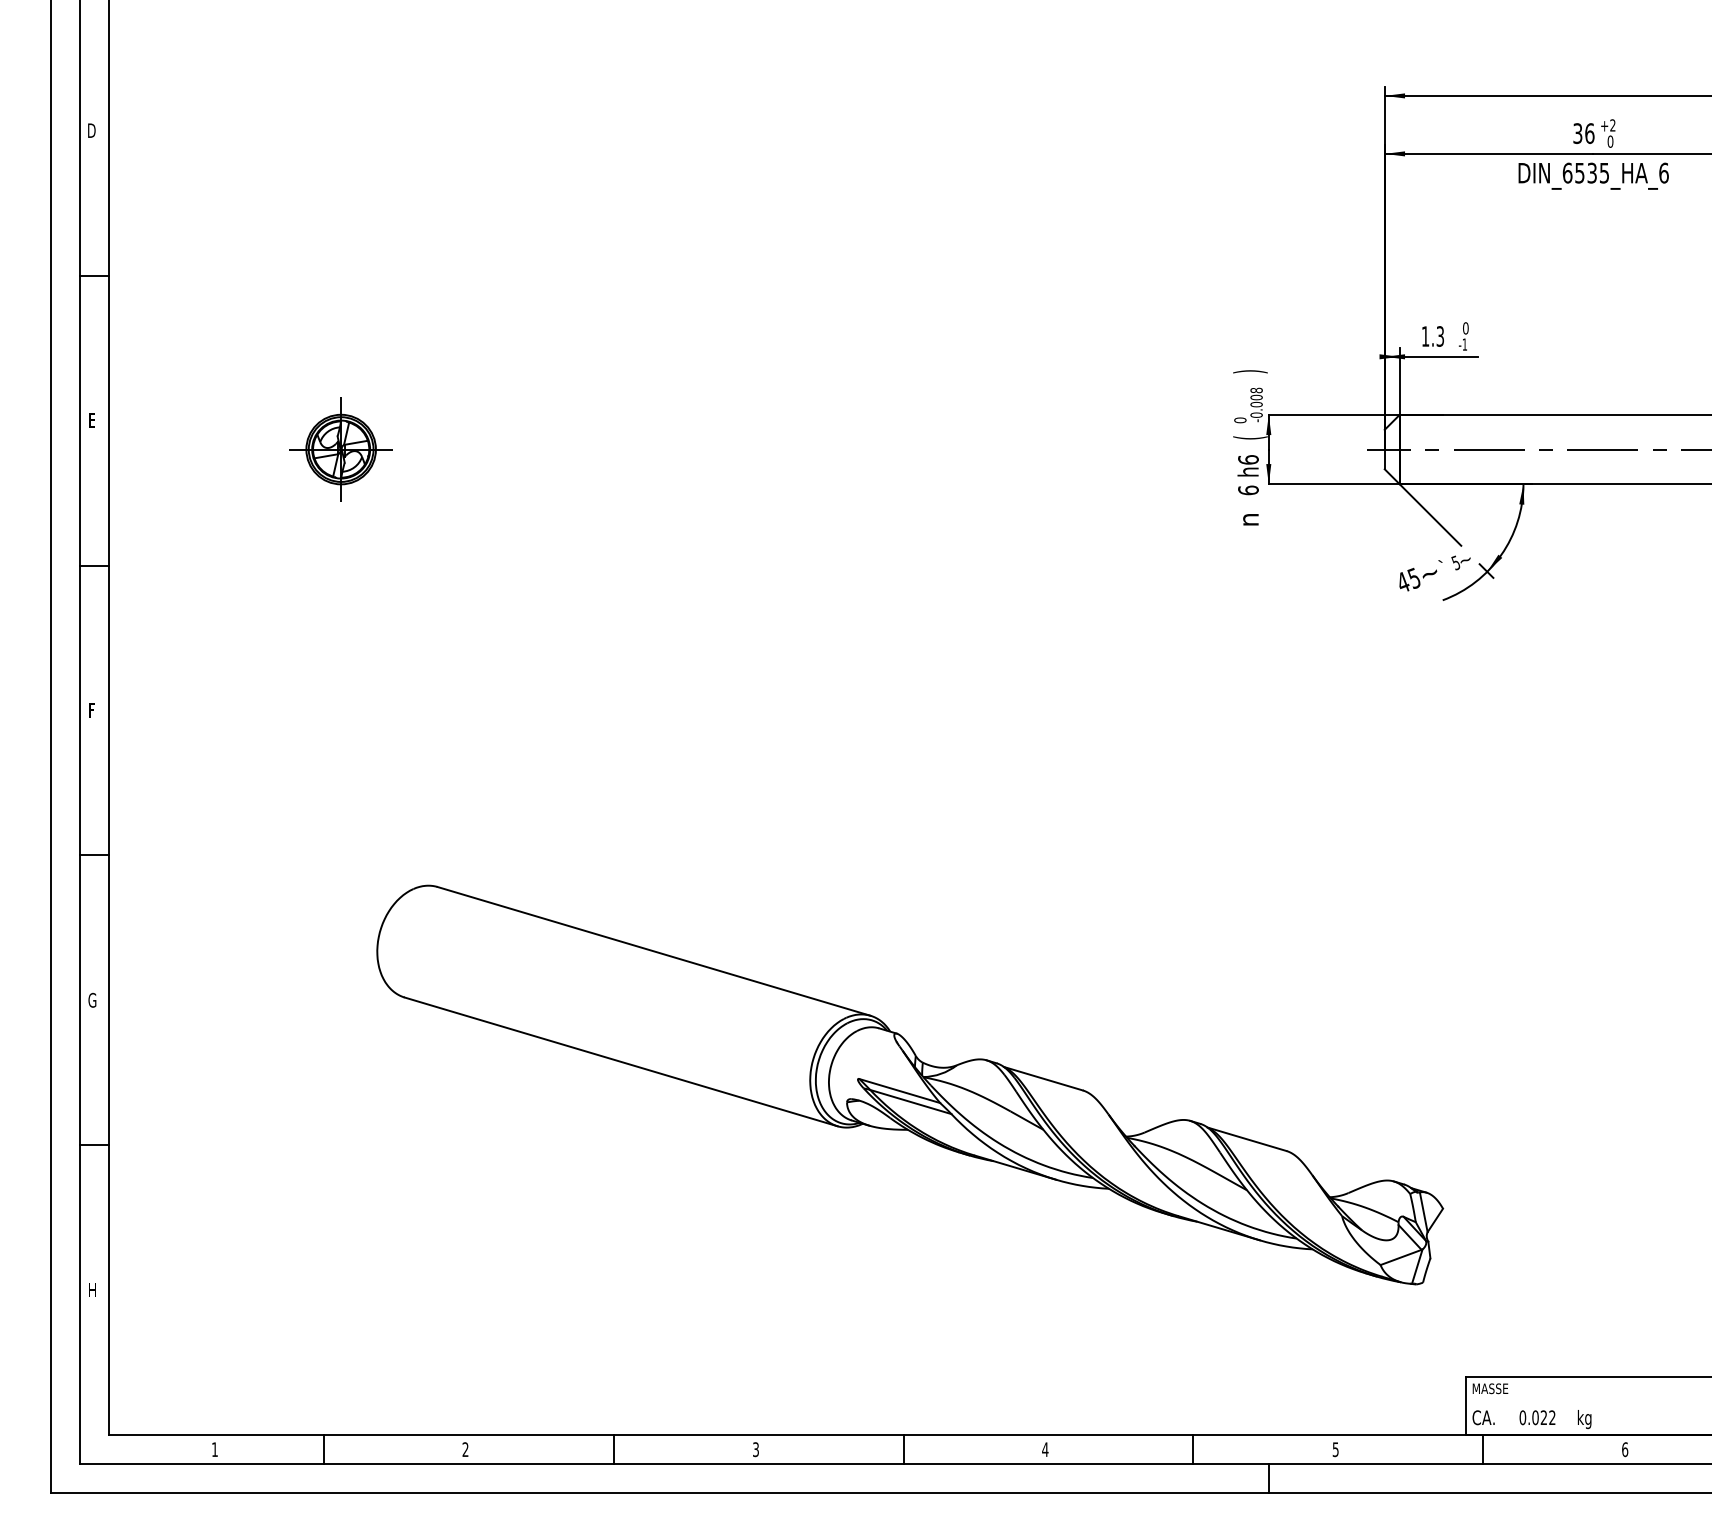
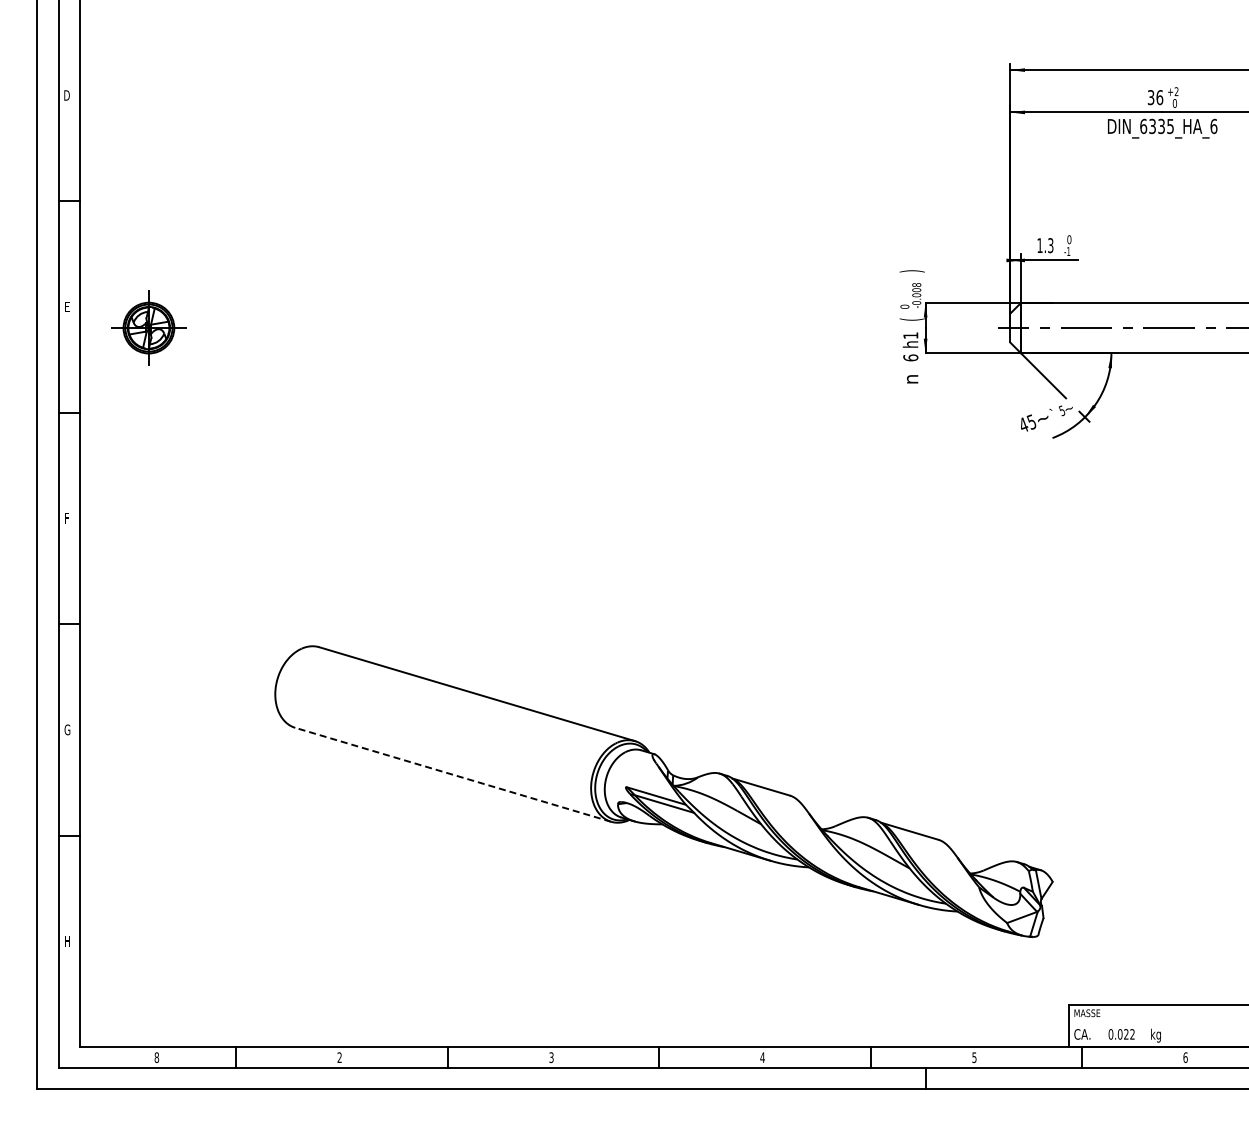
text: (1579, 171) -> (1152, 125), DIN_6535_HA_6 -> DIN_6335_HA_6
part: (340, 448) -> (148, 327), moved
text: (1248, 459) -> (910, 335), h6 -> h1
line: (621, 1061) -> (453, 774), solid -> dashed
text: (214, 1449) -> (156, 1057), 1 -> 8

